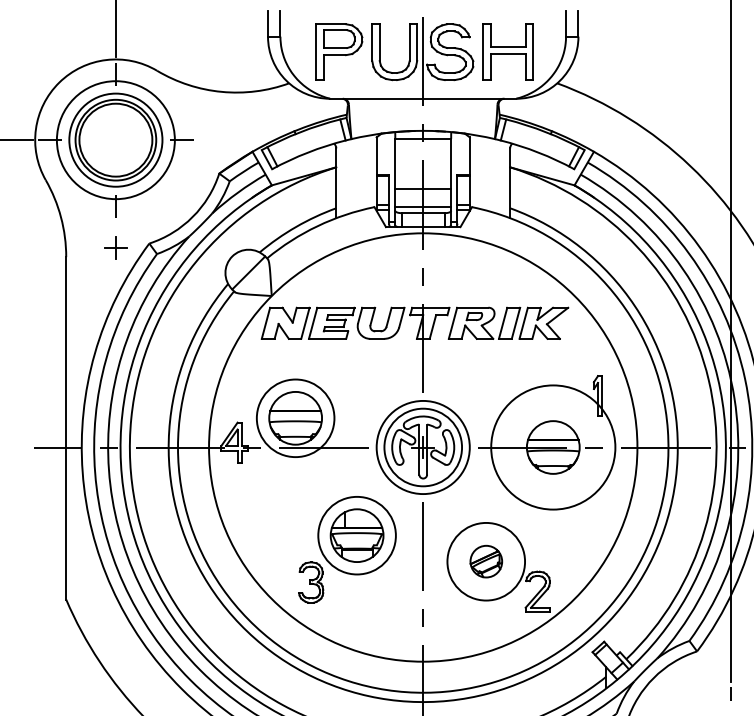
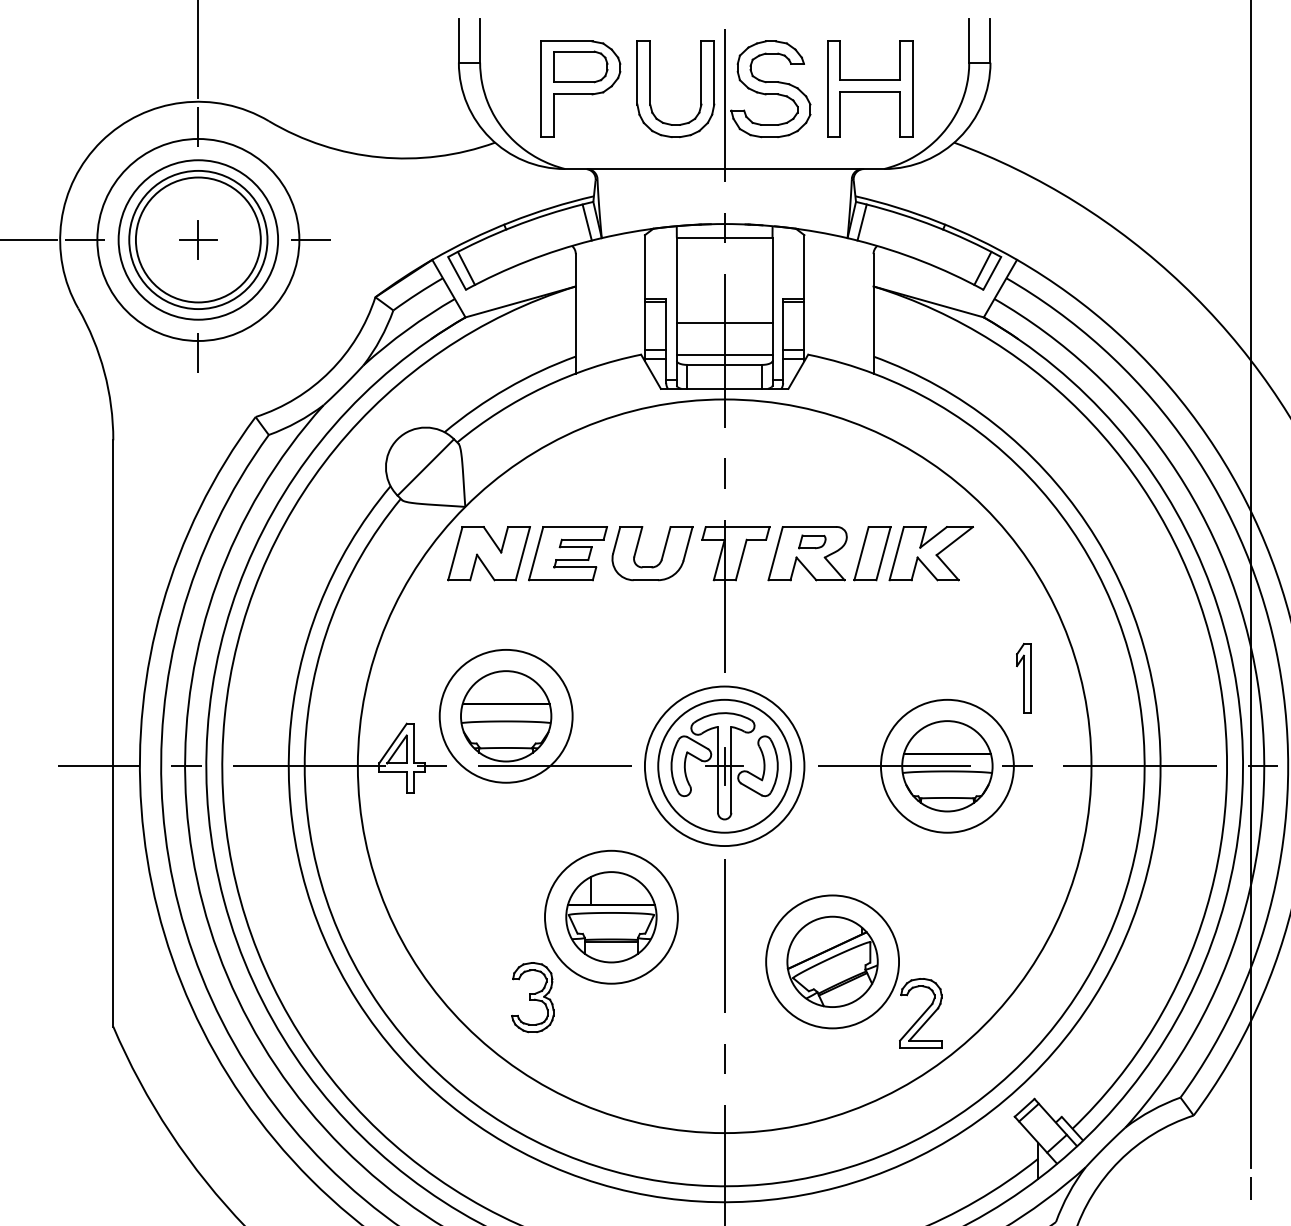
part: (115, 247) -> (197, 238), moved
circle: (553, 447) -> (947, 766), size x0.62
part: (486, 561) -> (833, 961), size x1.67

